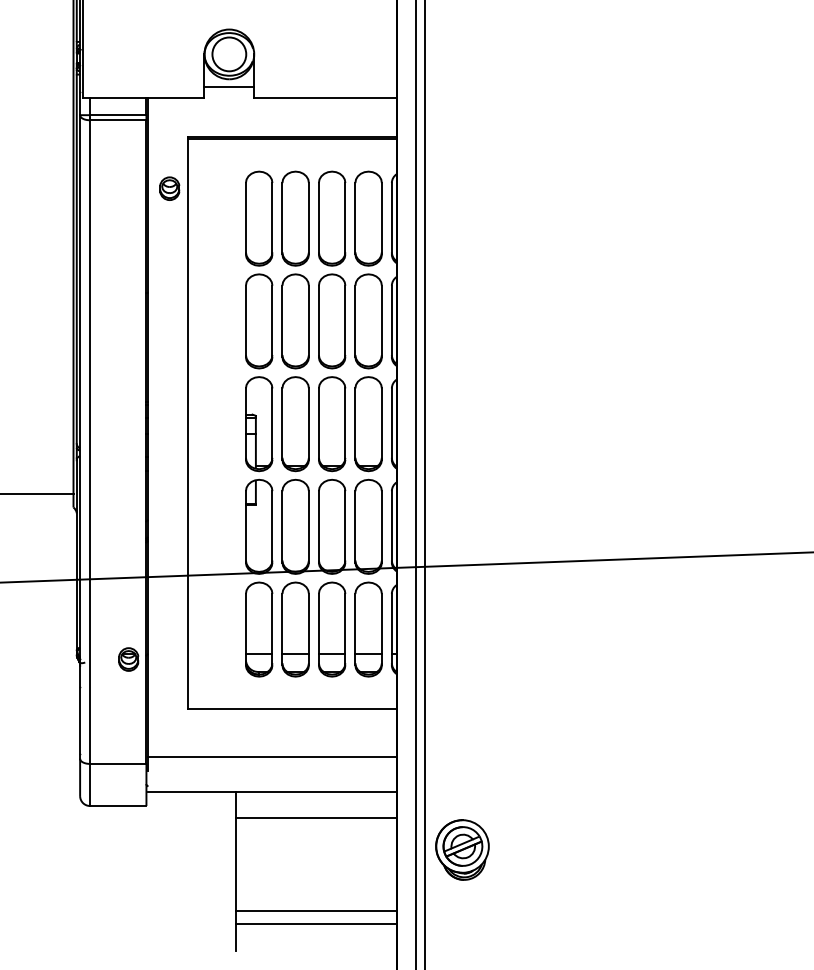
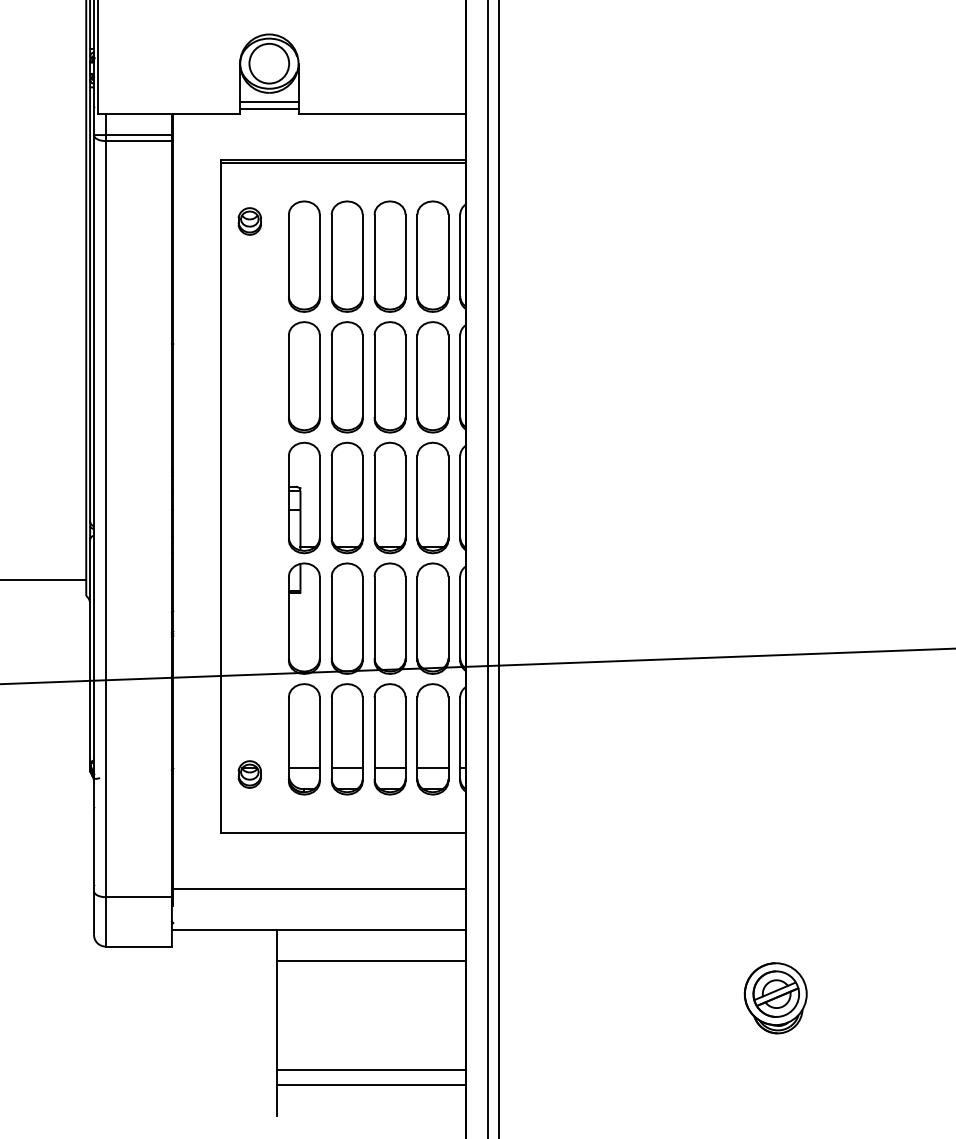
line: (229, 92) -> (269, 108), added
part: (169, 188) -> (249, 221), moved
part: (128, 659) -> (249, 774), moved
part: (462, 849) -> (775, 997), moved

